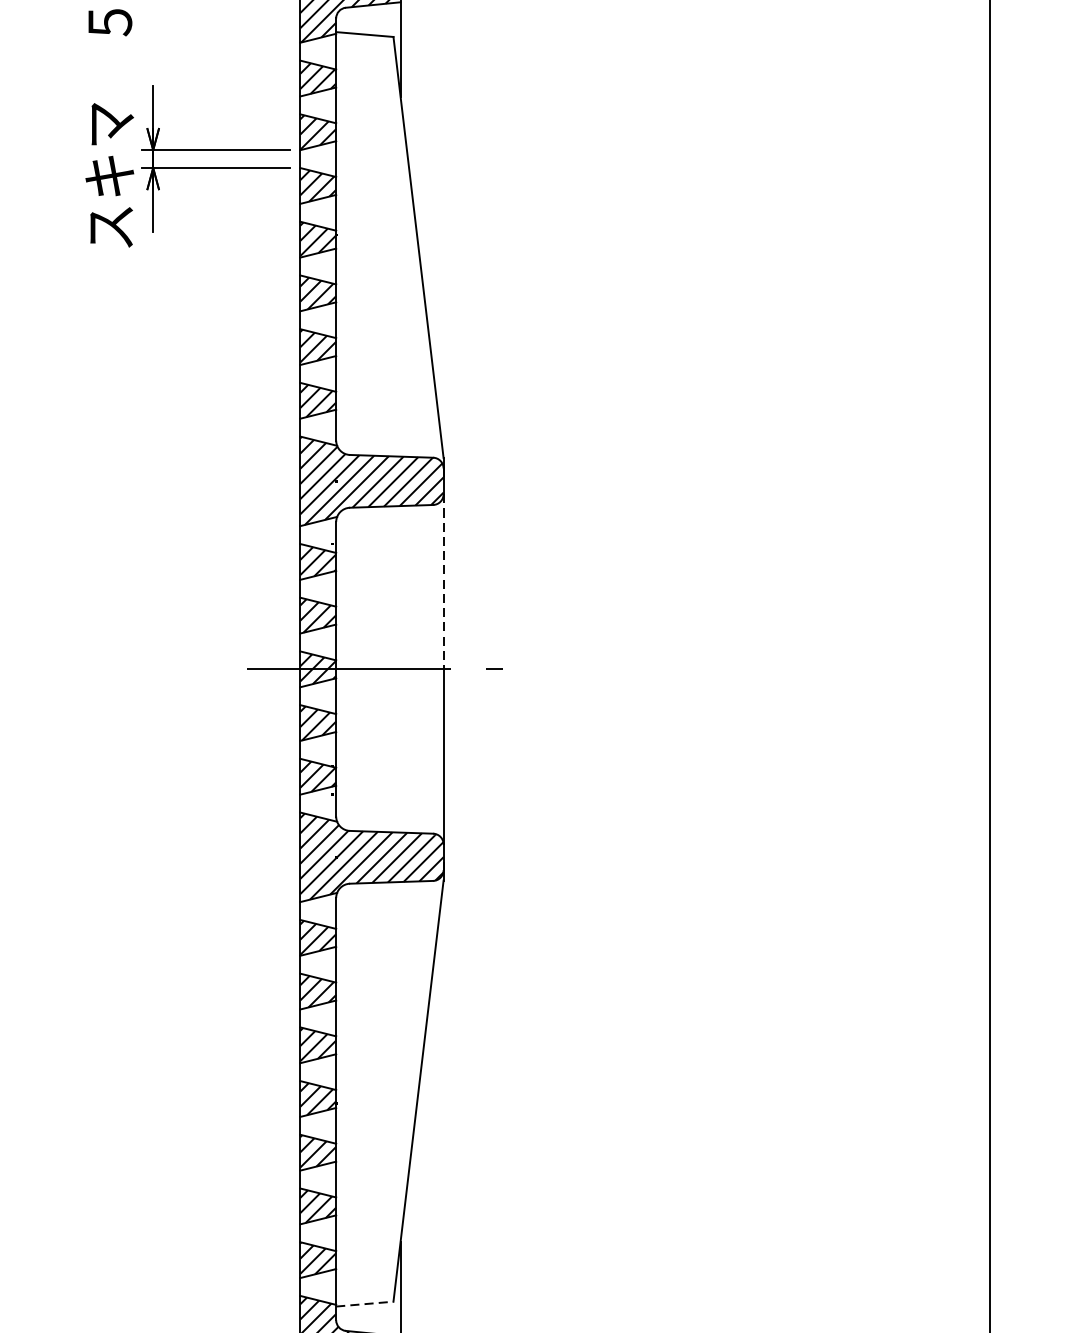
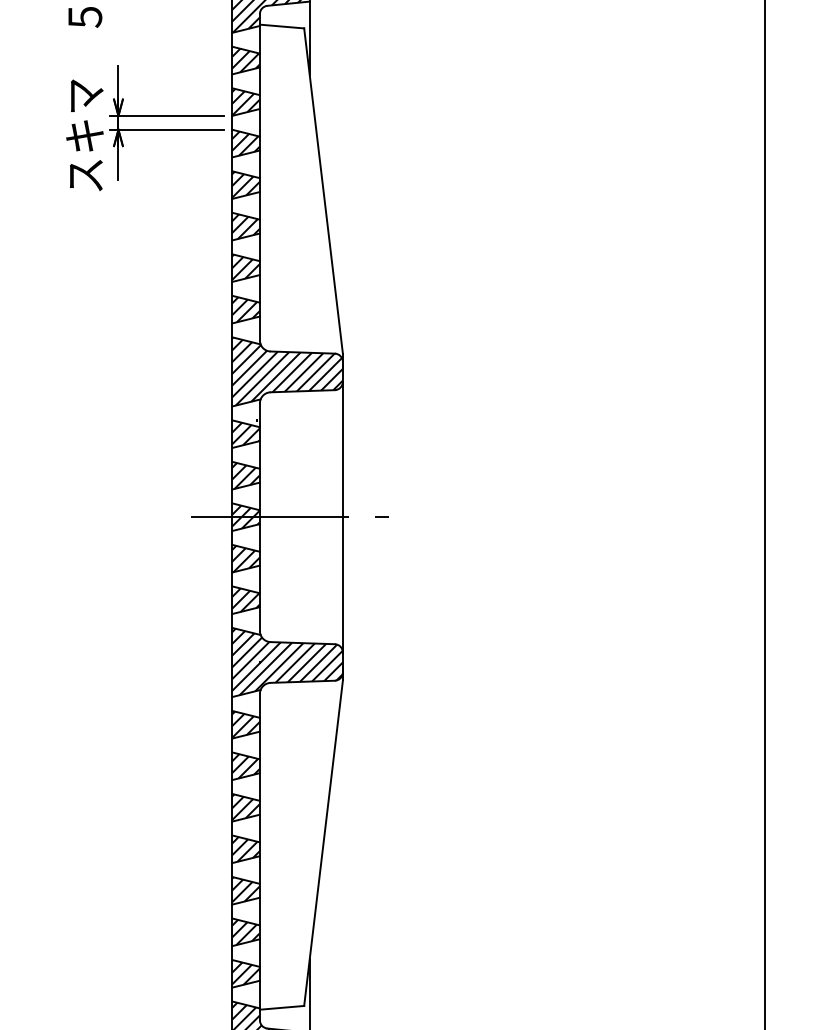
line: (443, 581) -> (342, 449), dashed -> solid
line: (365, 1303) -> (282, 1007), dashed -> solid

